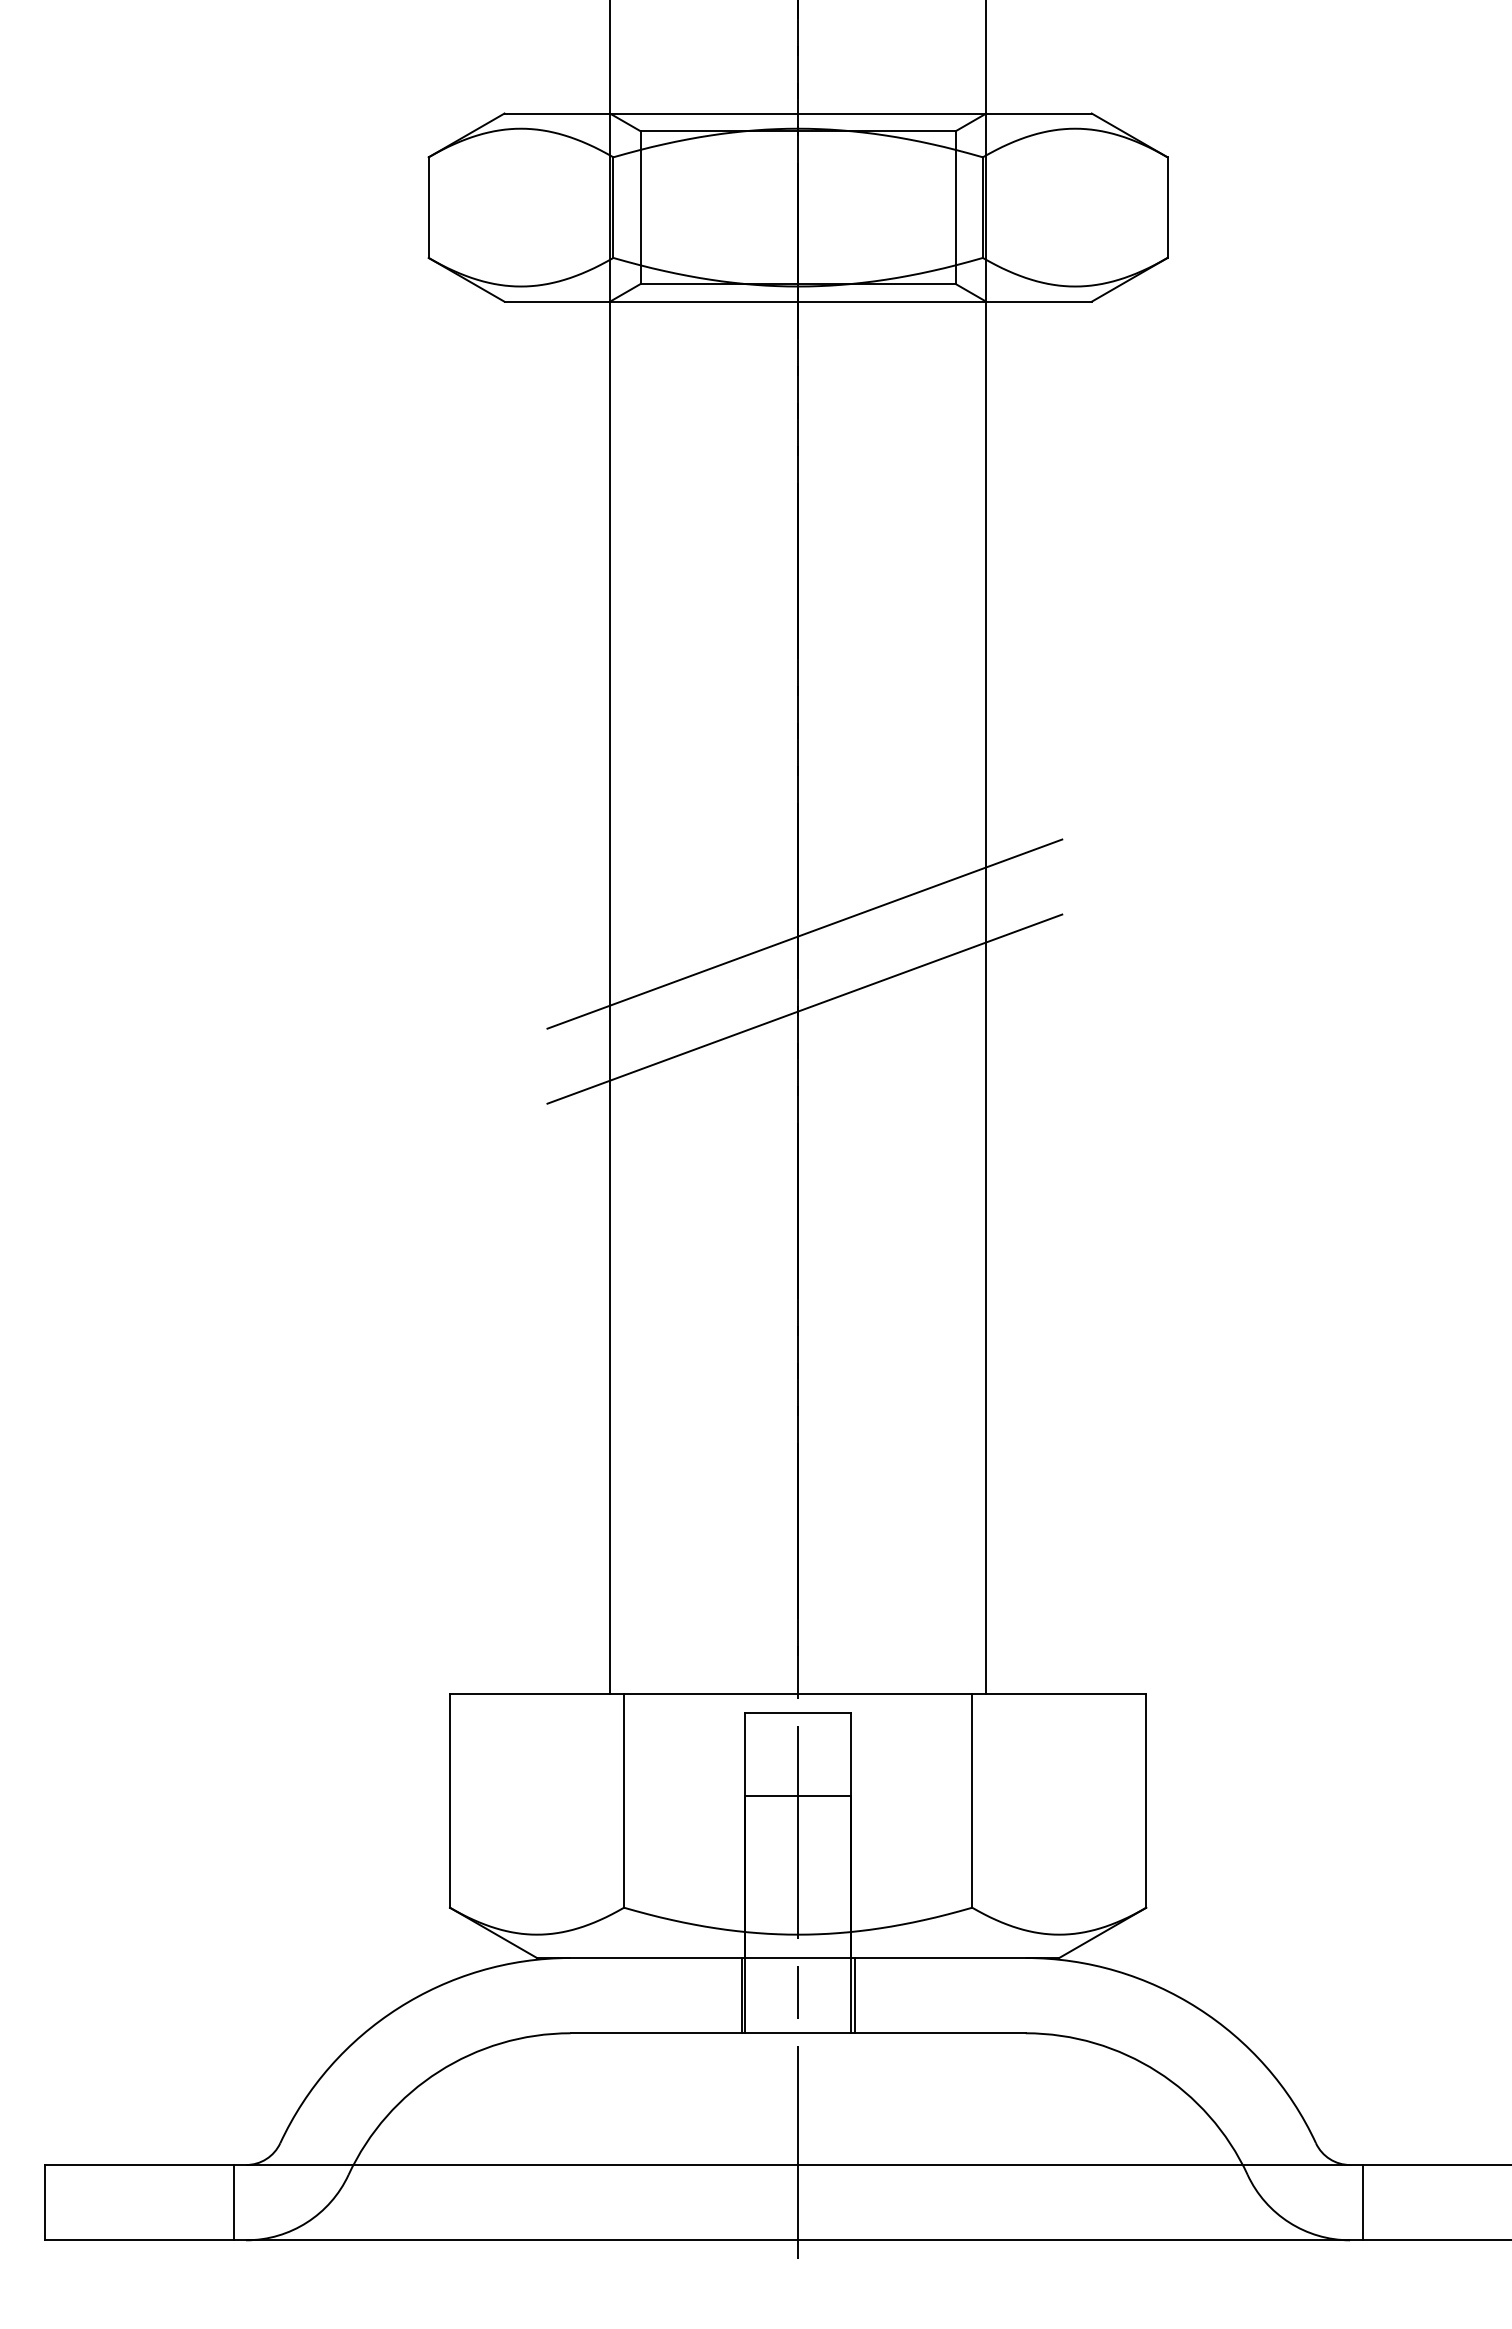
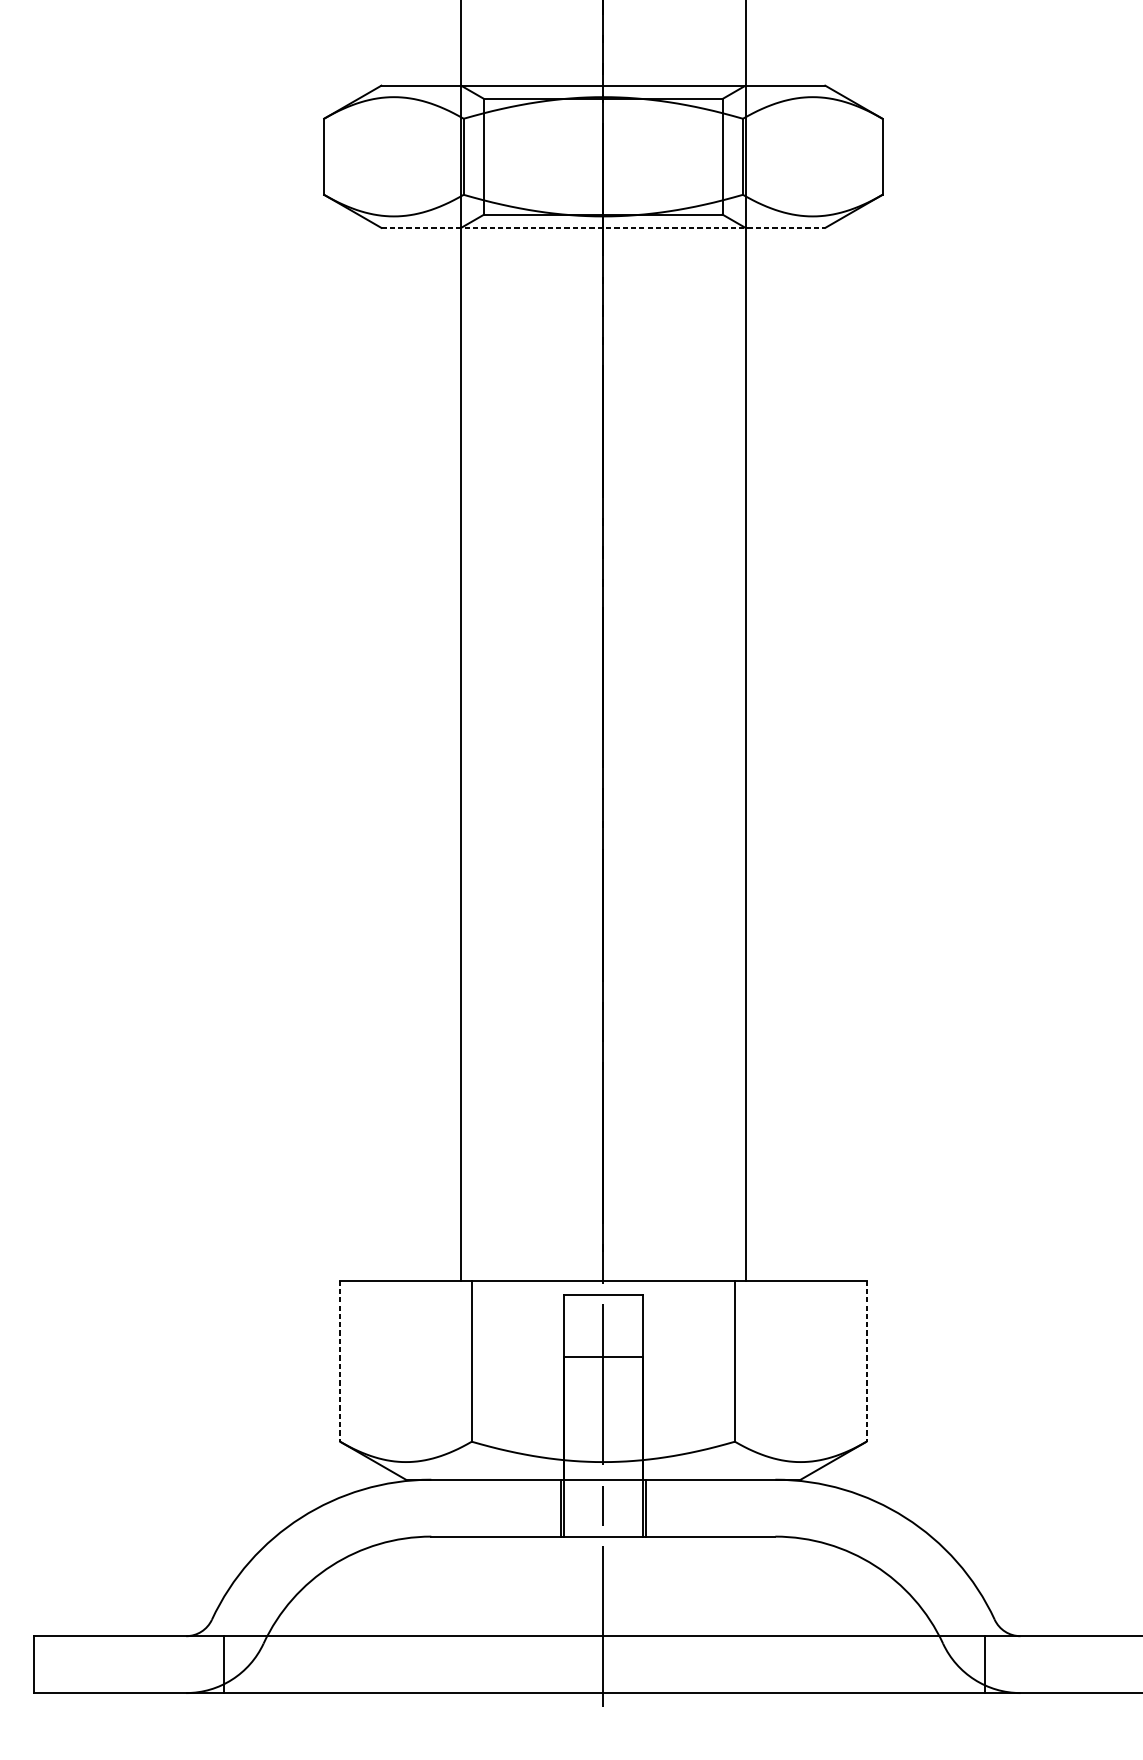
line: (798, 301) -> (603, 227), solid -> dashed
line: (804, 933) -> (608, 705), removed
line: (804, 1008) -> (608, 762), removed
line: (449, 1801) -> (339, 1361), solid -> dashed
line: (1146, 1801) -> (866, 1361), solid -> dashed
line: (233, 2202) -> (224, 1664), moved
line: (1362, 2202) -> (984, 1664), moved

